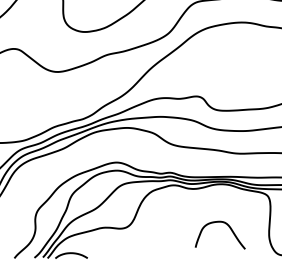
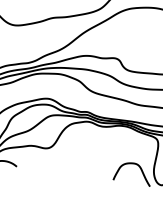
curve: (225, 224) -> (138, 166), moved

